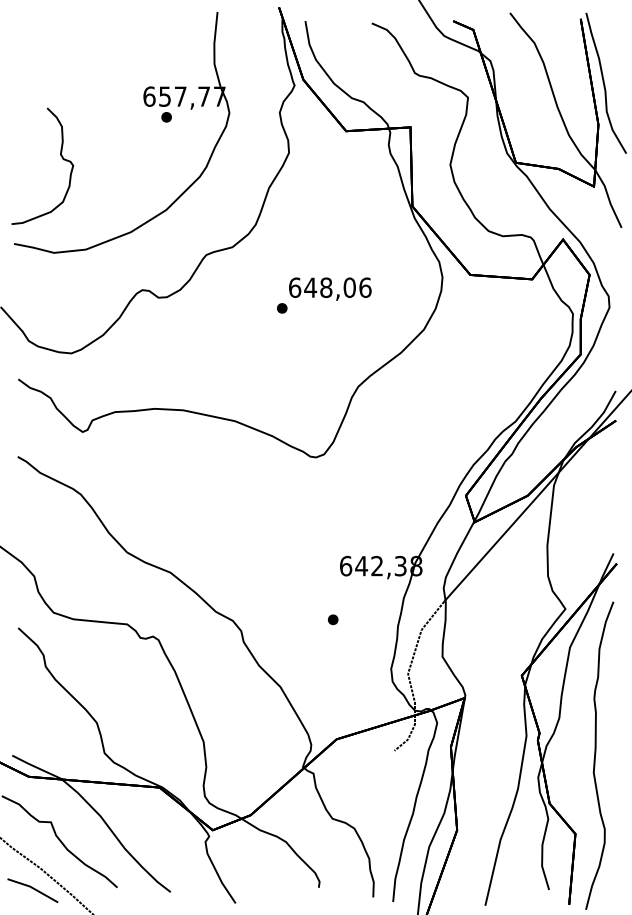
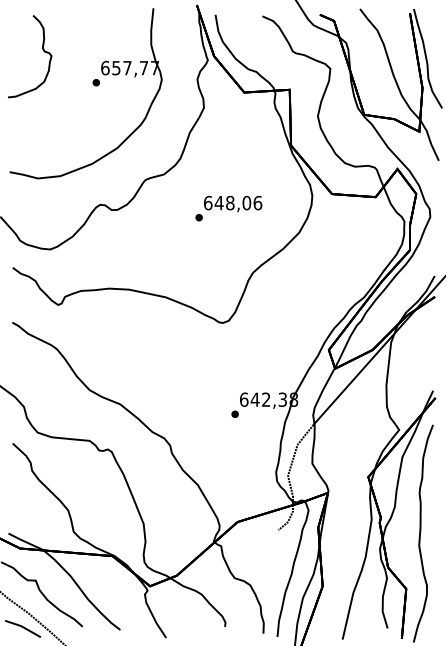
part: (166, 117) -> (96, 82), moved
part: (60, 155) -> (42, 48), moved
part: (333, 619) -> (235, 414), moved

